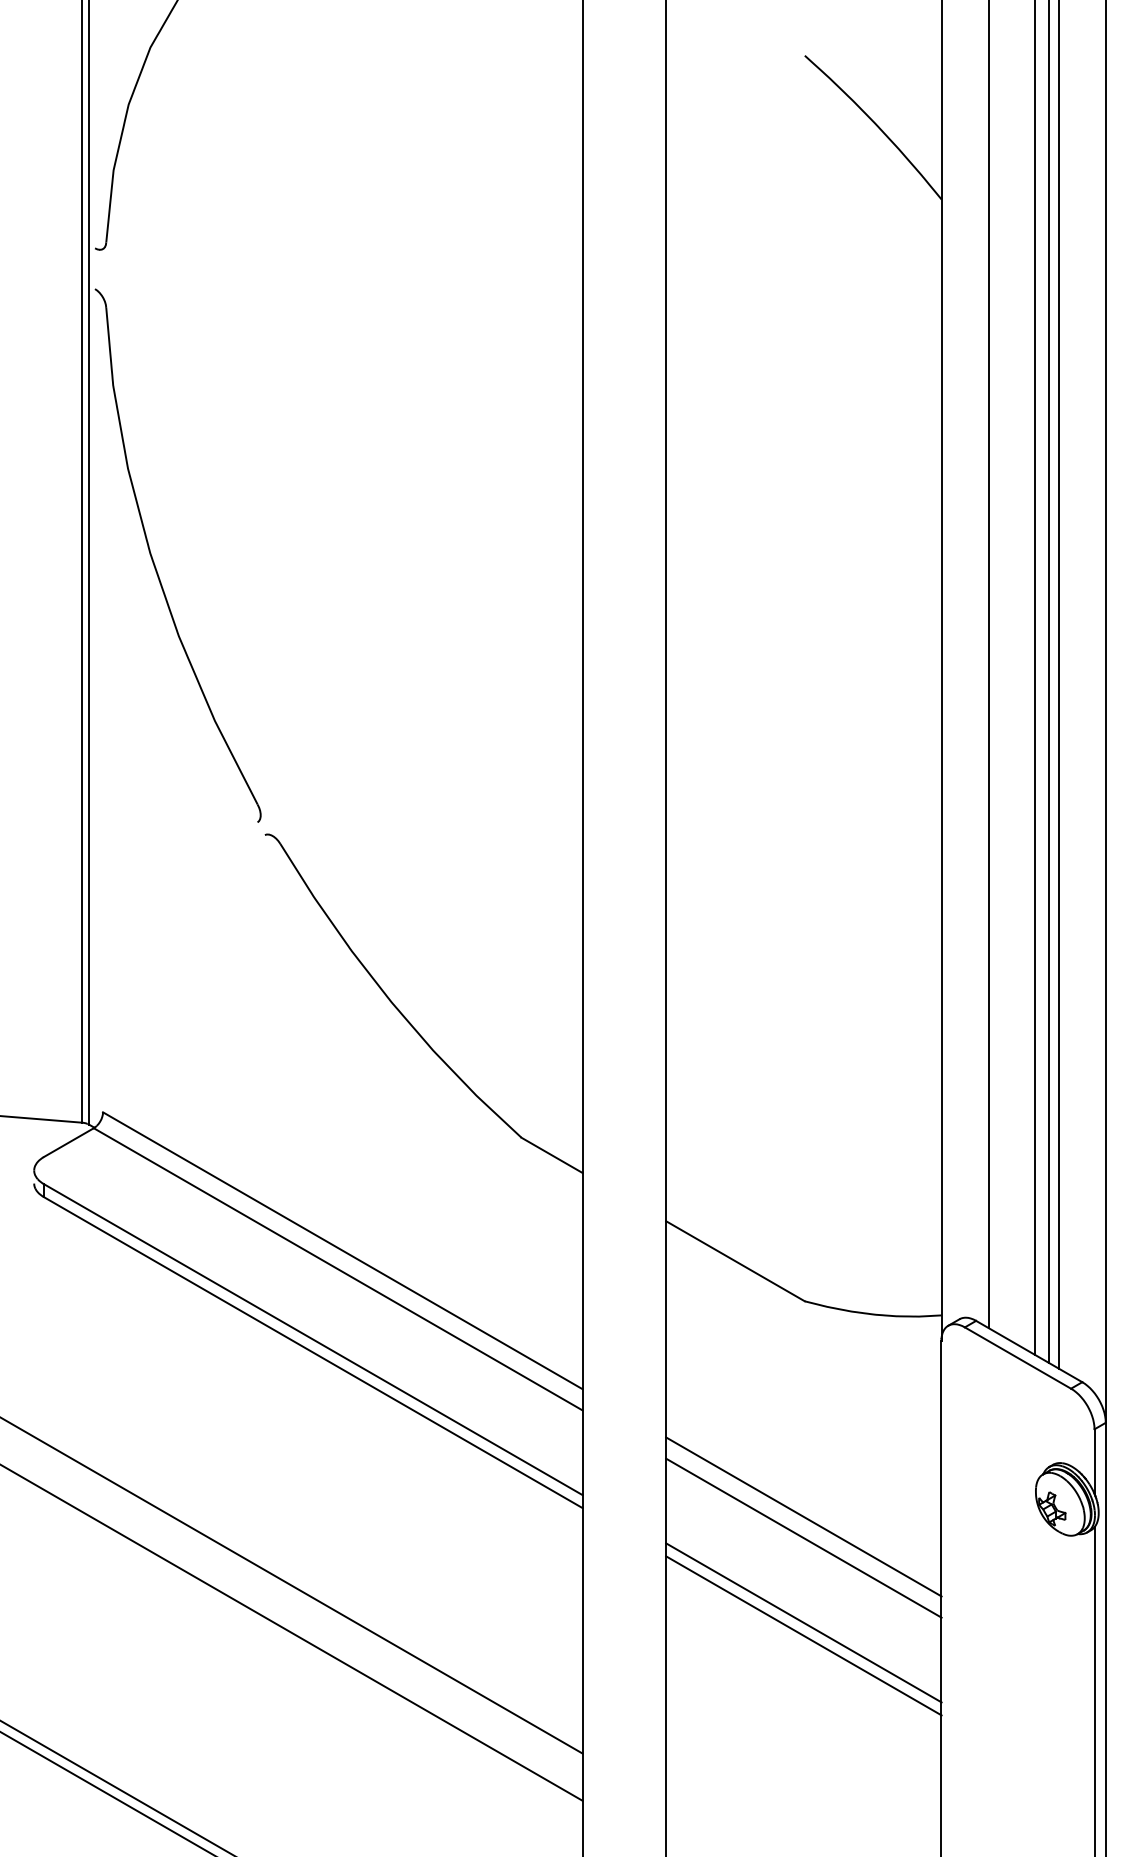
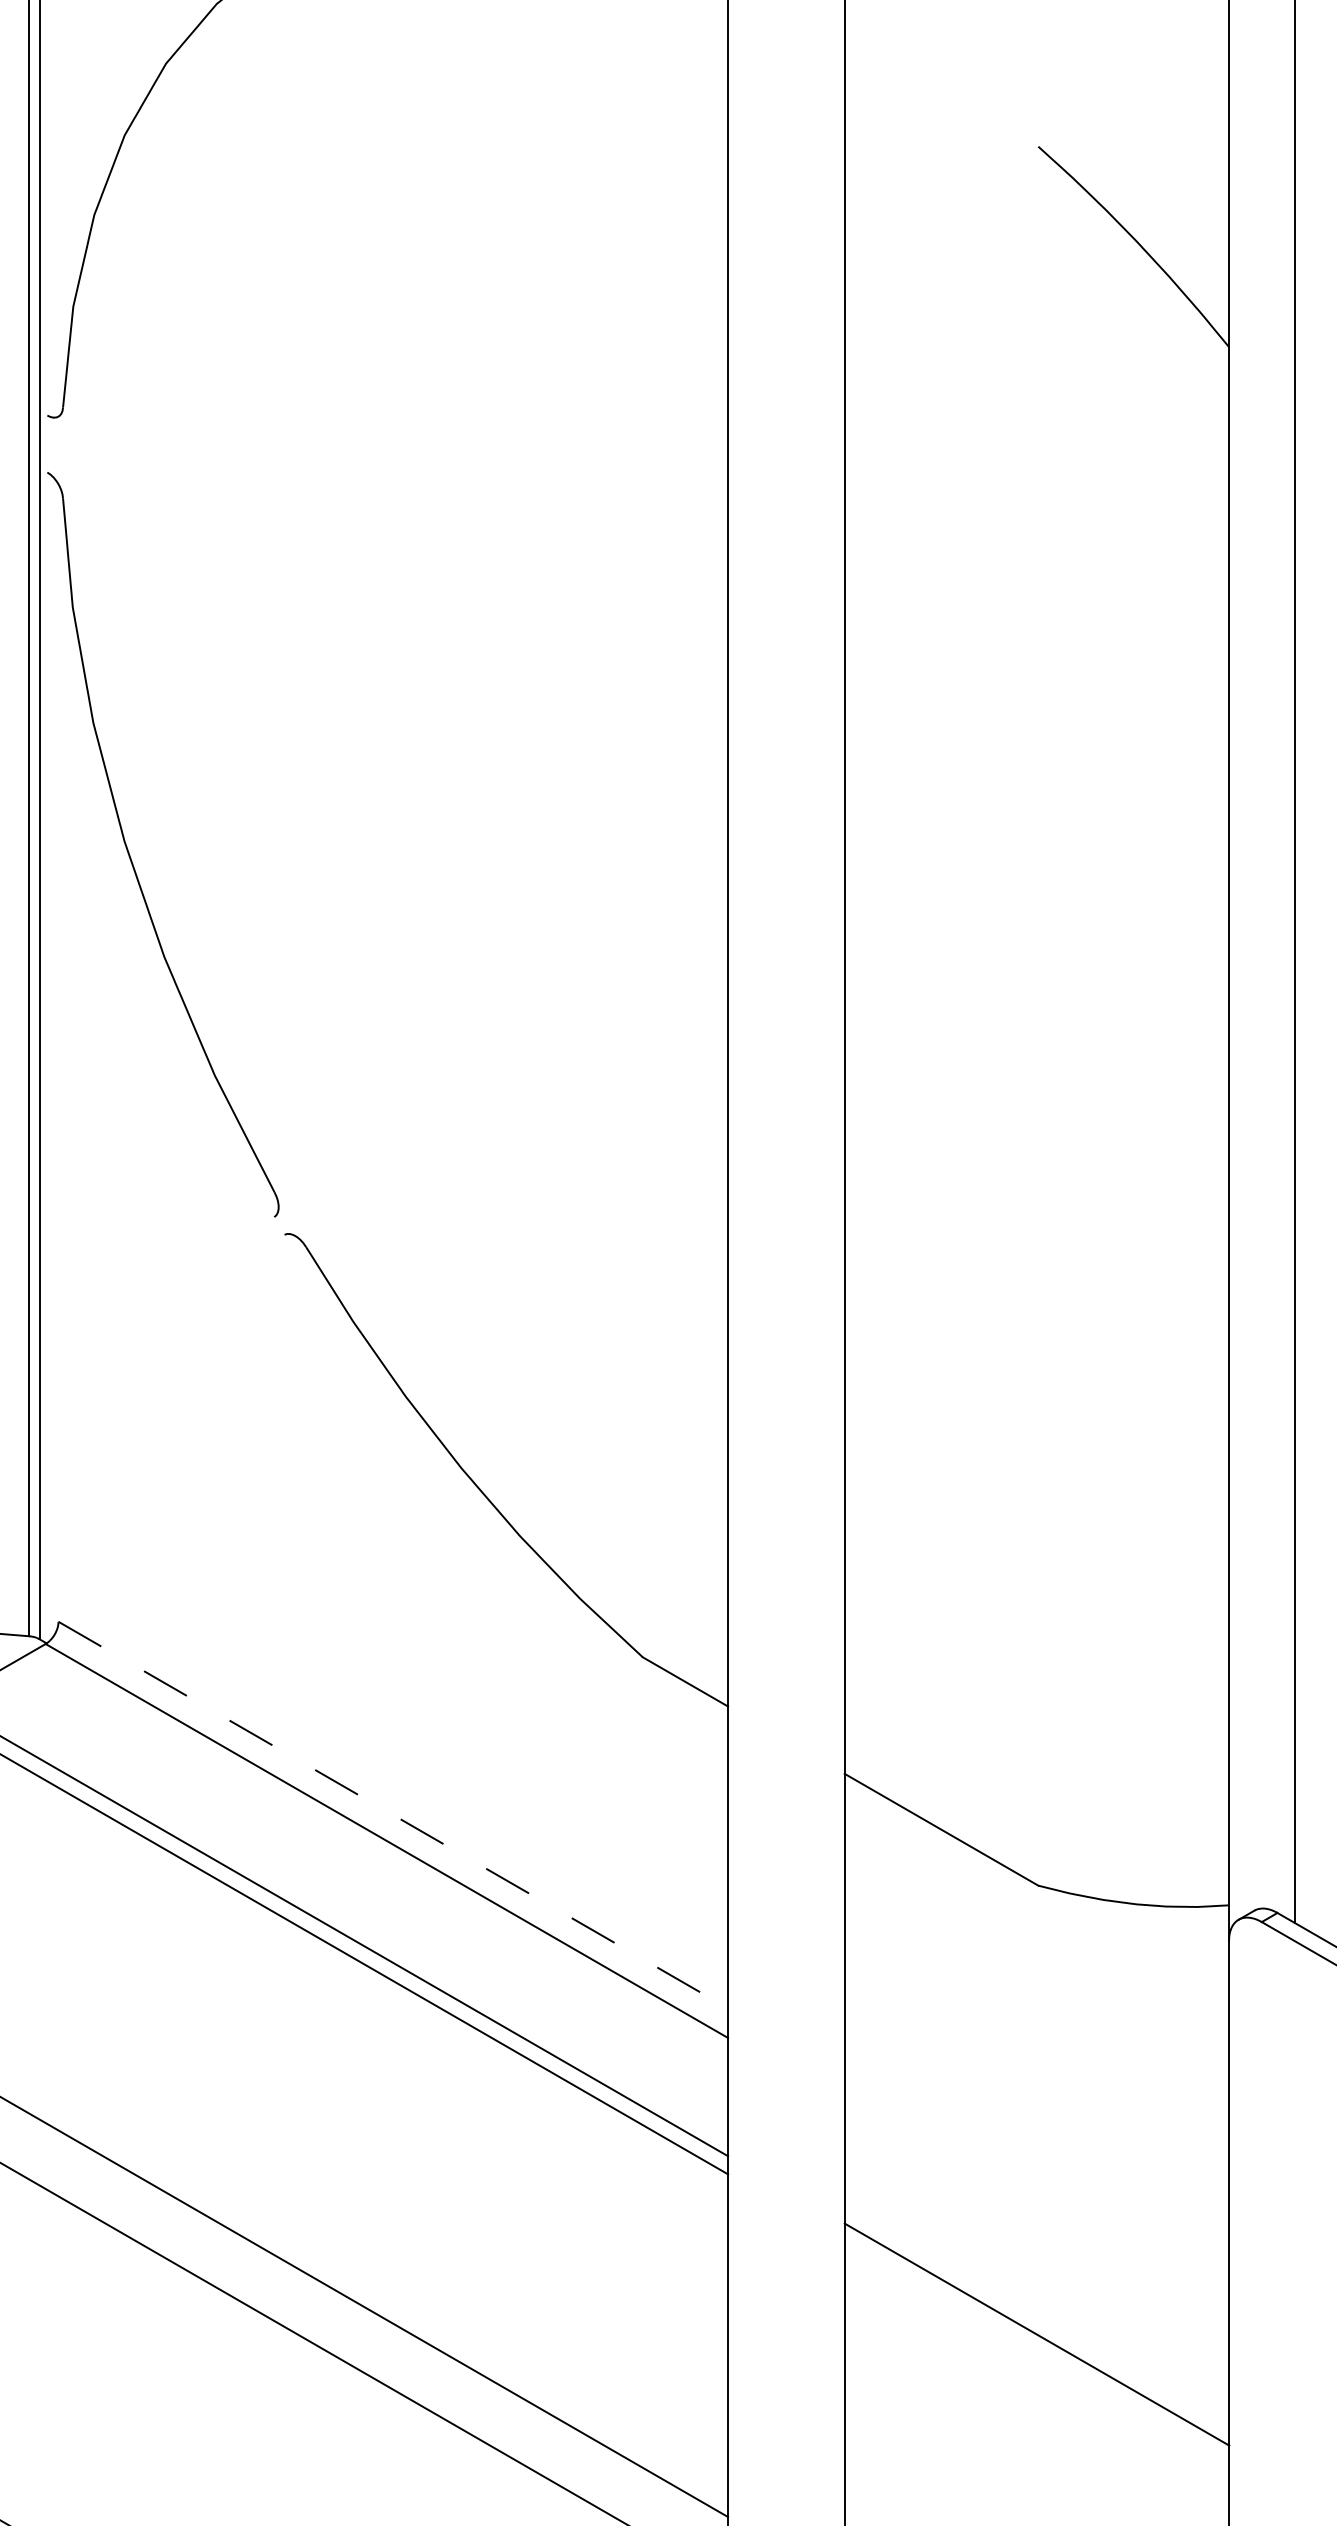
line: (342, 1250) -> (392, 1814), solid -> dashed
line: (803, 1516) -> (1036, 2186), removed
line: (803, 1537) -> (1036, 2215), removed
line: (803, 1635) -> (1036, 2352), removed

